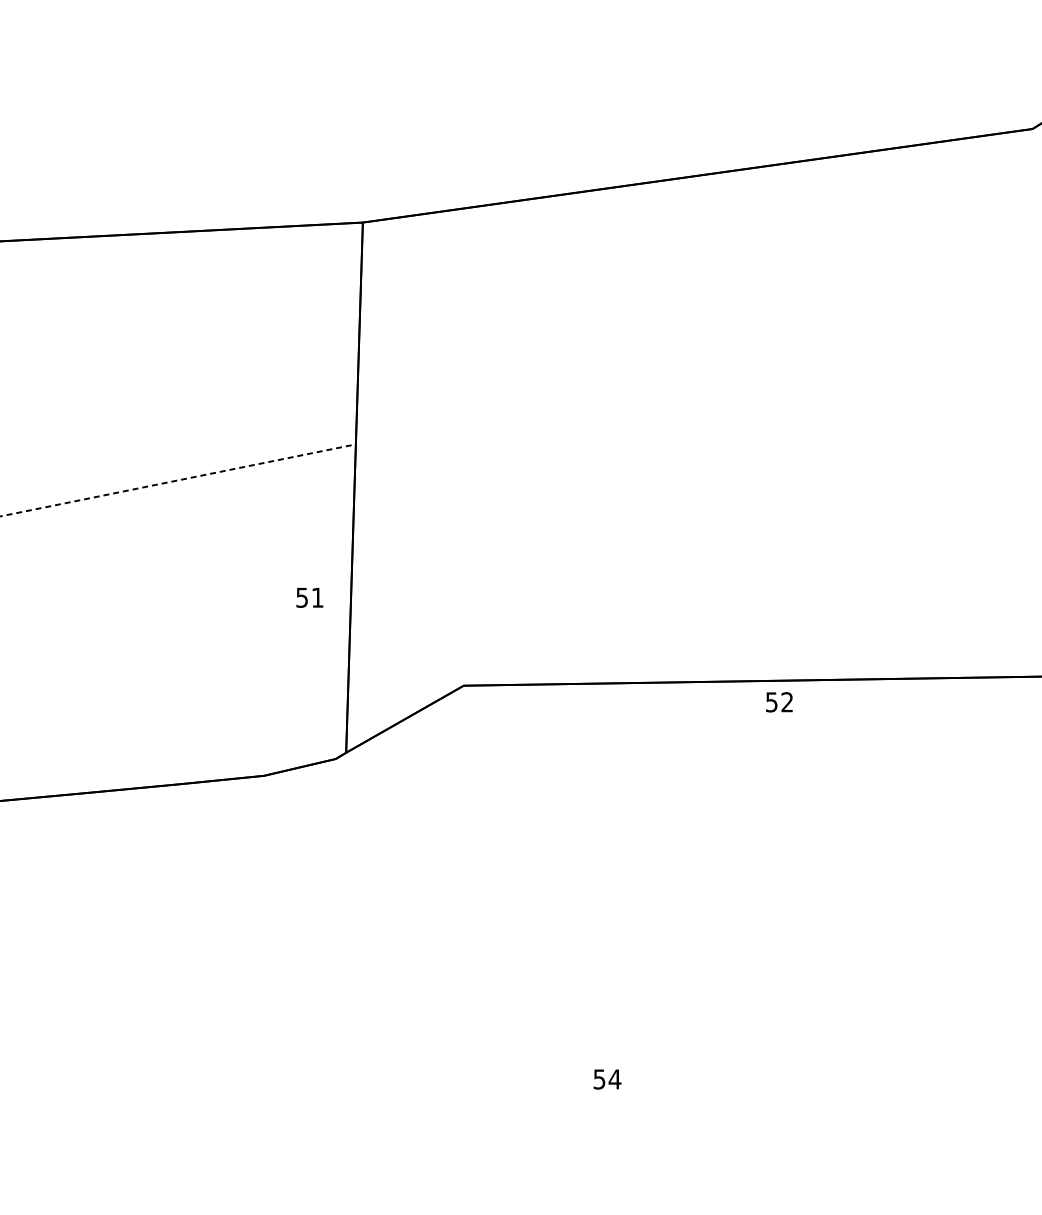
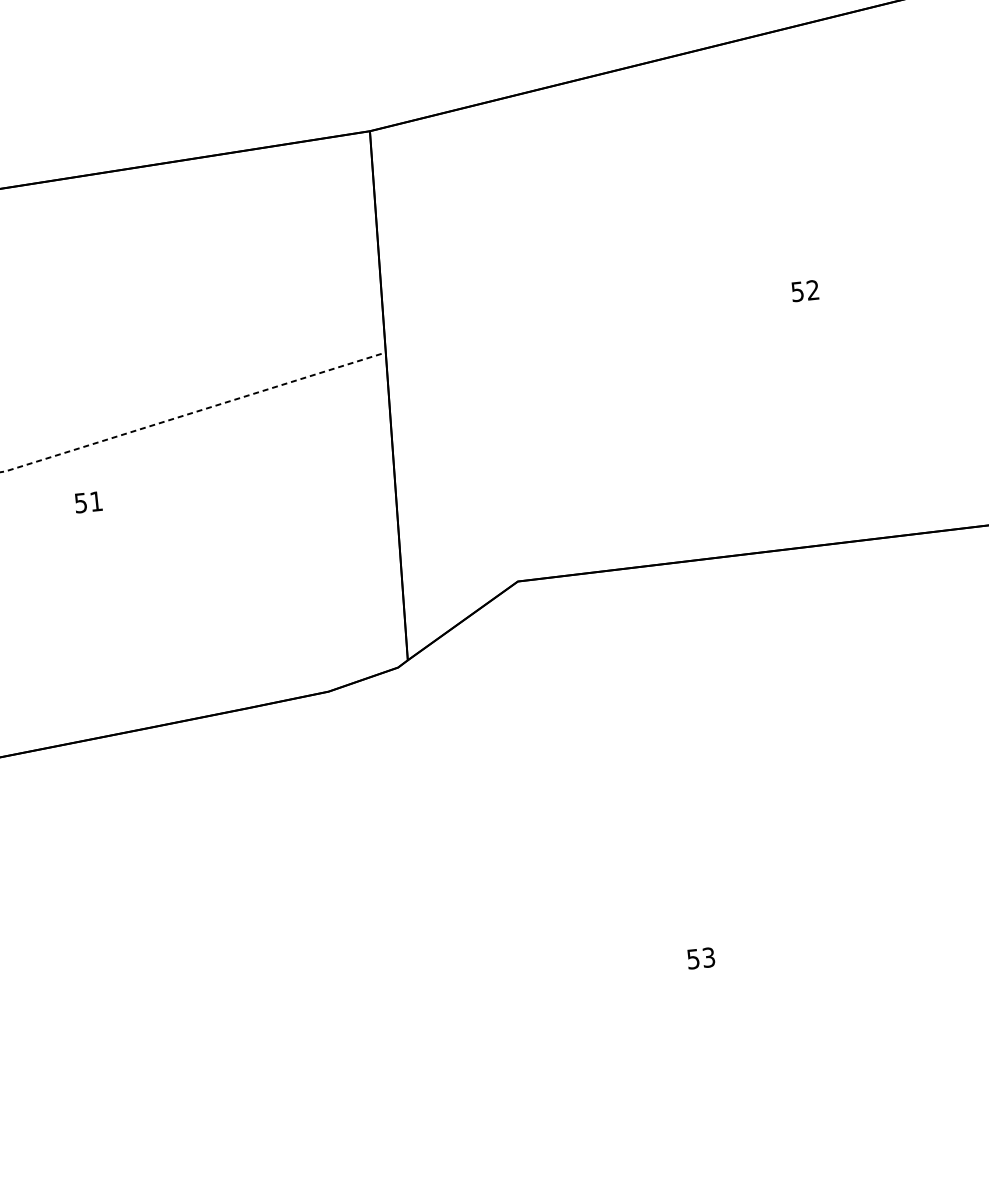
text: (309, 597) -> (88, 502), moved
text: (779, 702) -> (805, 291), moved
text: (614, 1079) -> (708, 957), 54 -> 53

